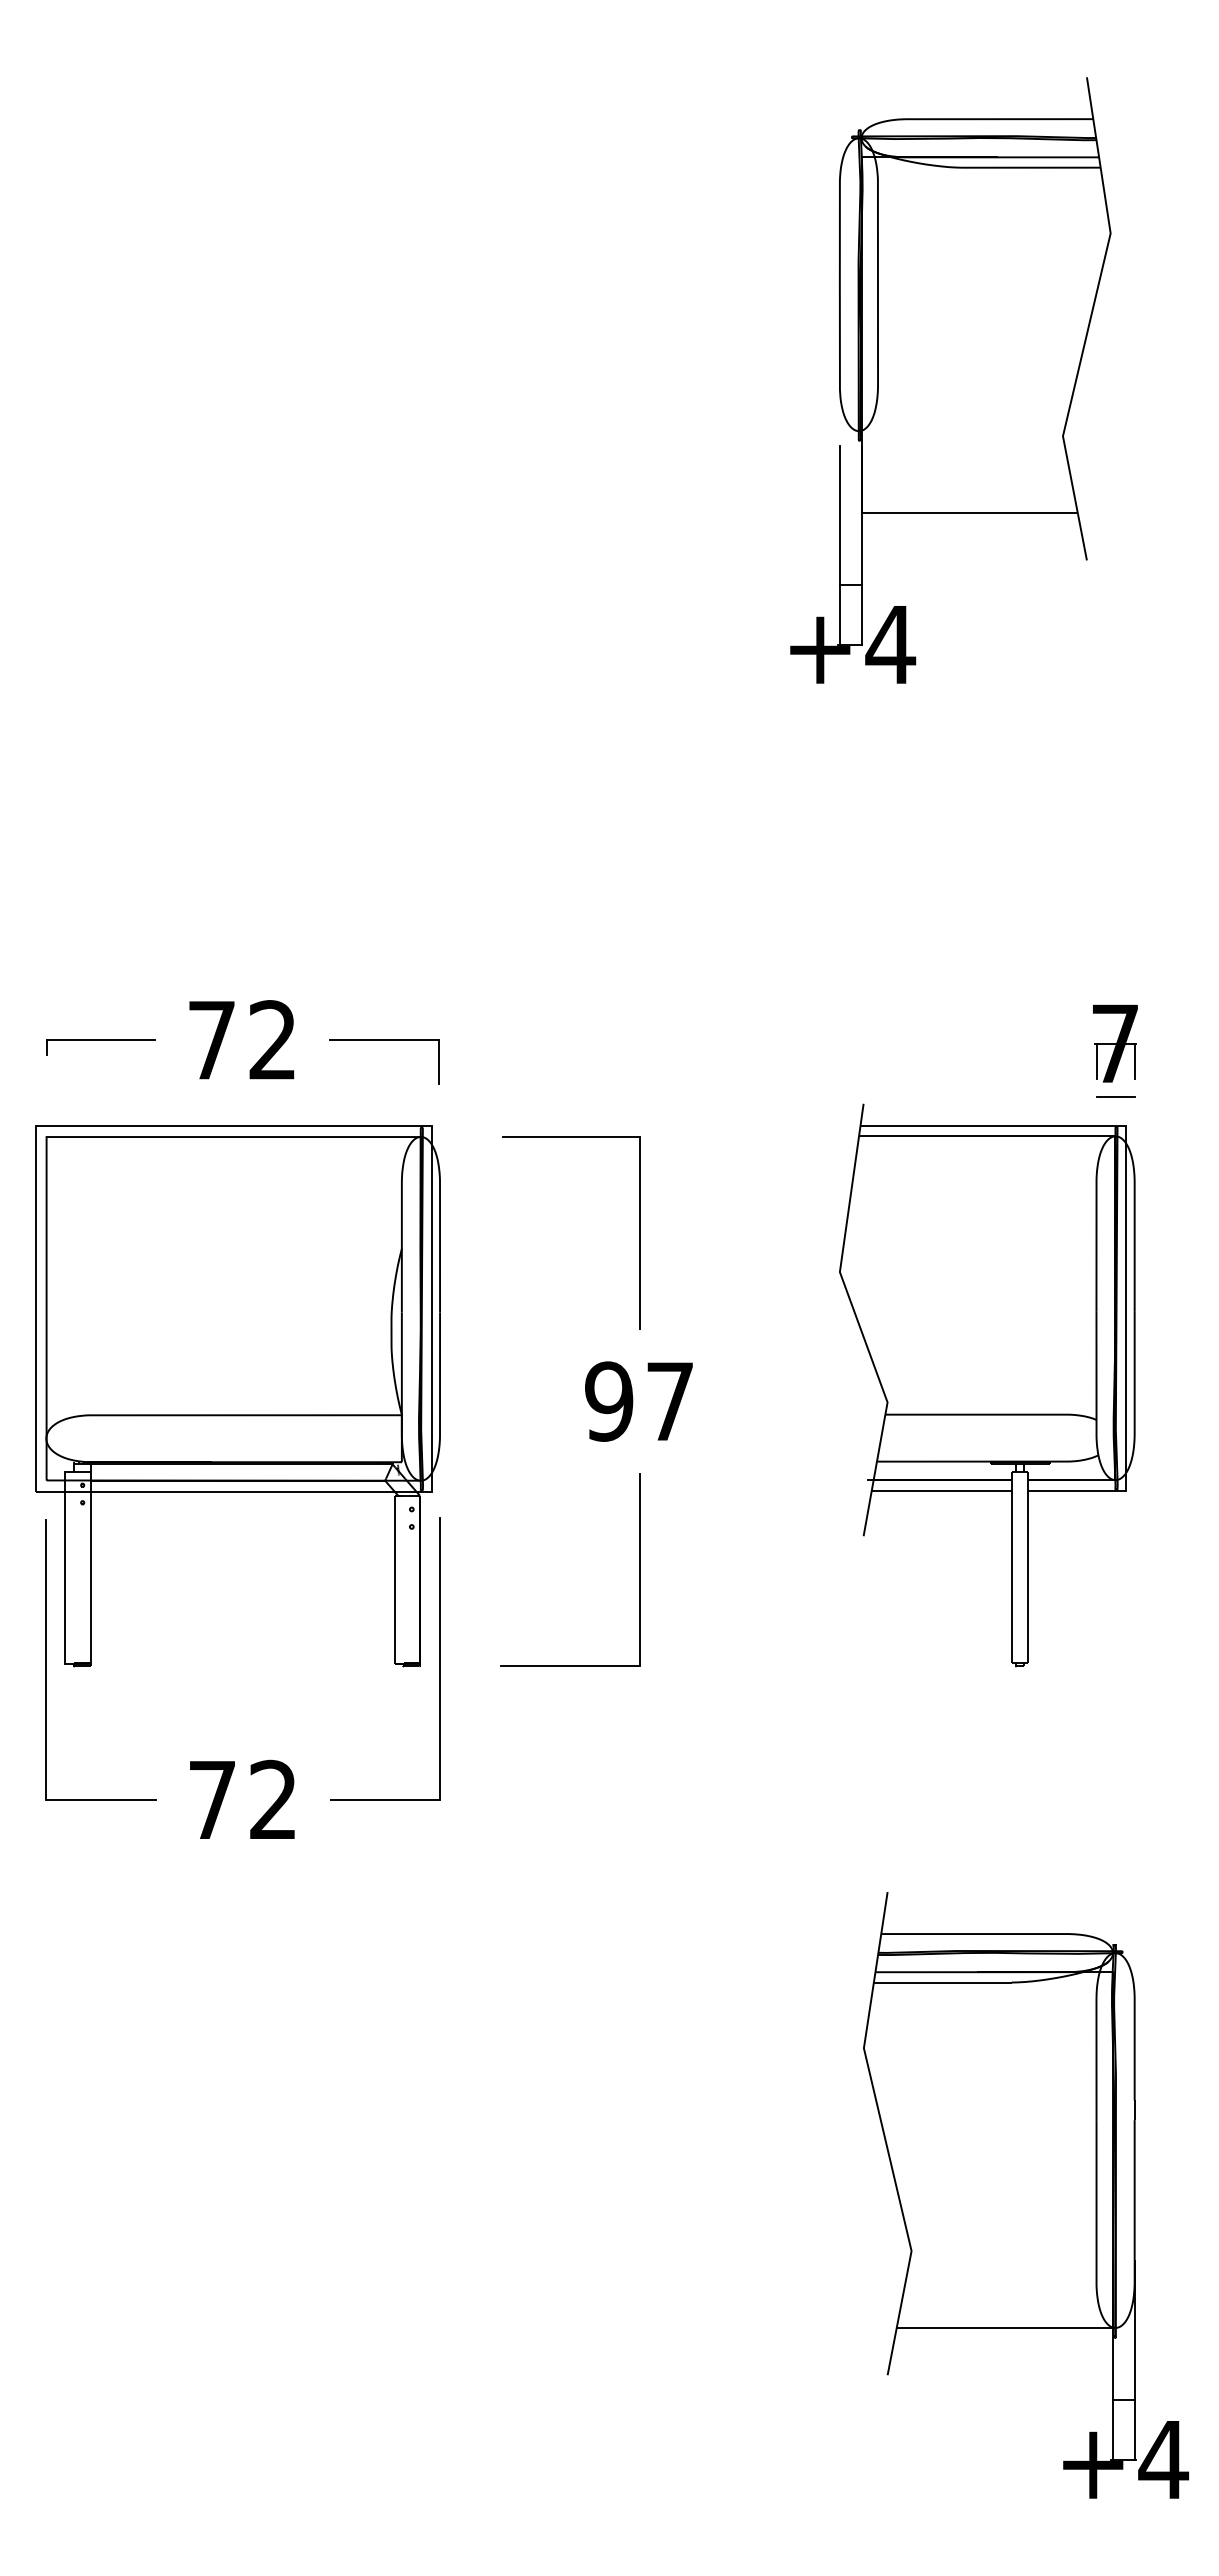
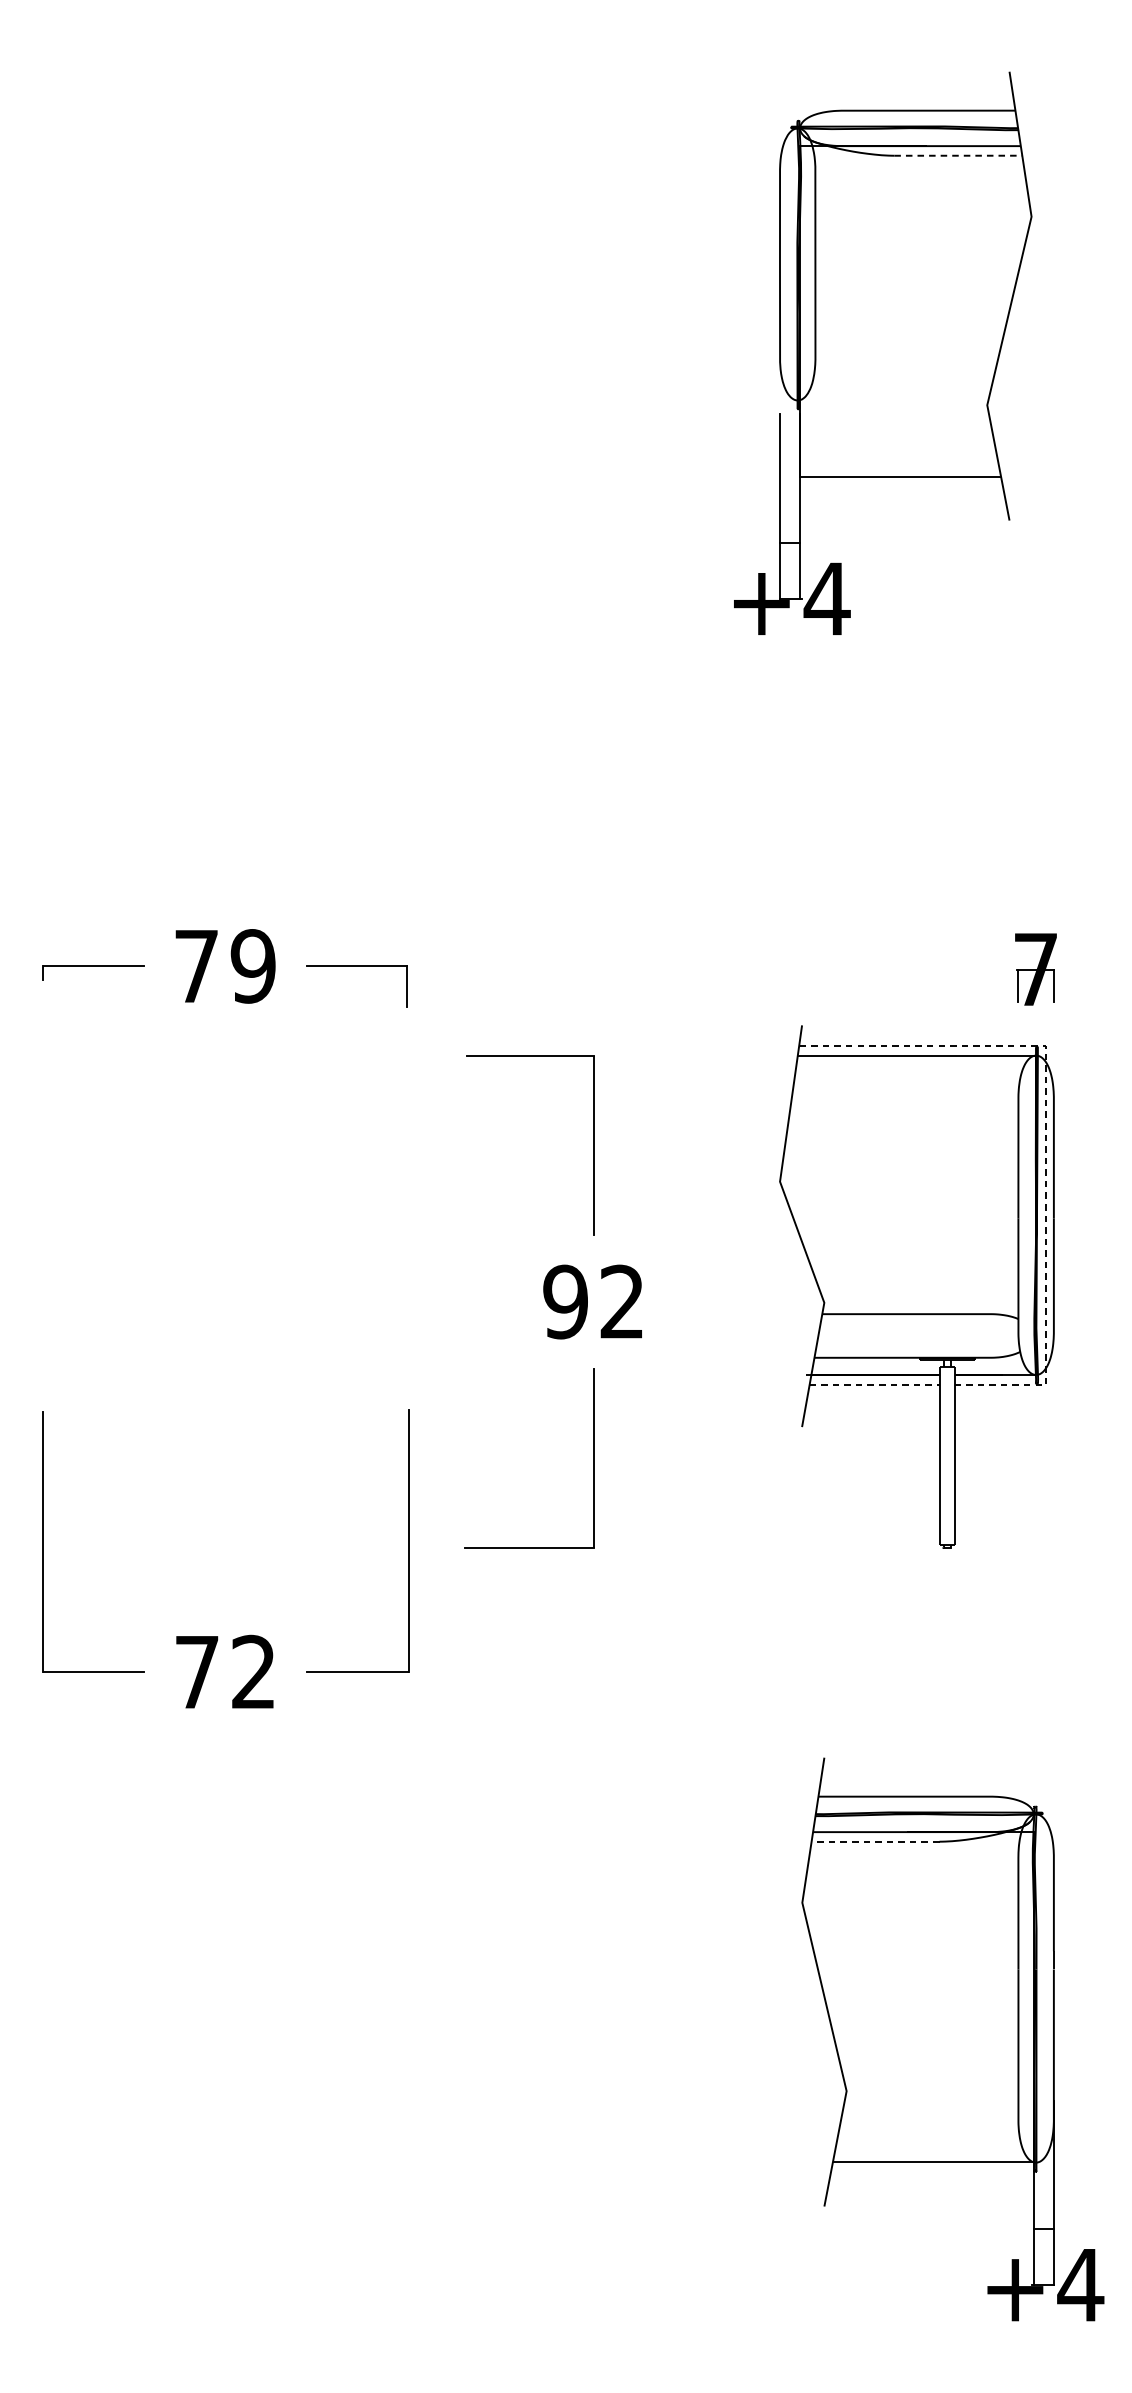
line: (1031, 167) -> (958, 155), solid -> dashed
text: (272, 1040) -> (252, 966), 72 -> 79
line: (1115, 1096) -> (1036, 1018), removed
line: (1126, 1224) -> (1046, 1137), solid -> dashed
part: (237, 1396) -> (220, 1297), removed
text: (669, 1400) -> (621, 1301), 97 -> 92
line: (942, 1491) -> (875, 1385), solid -> dashed
line: (942, 1982) -> (875, 1841), solid -> dashed

